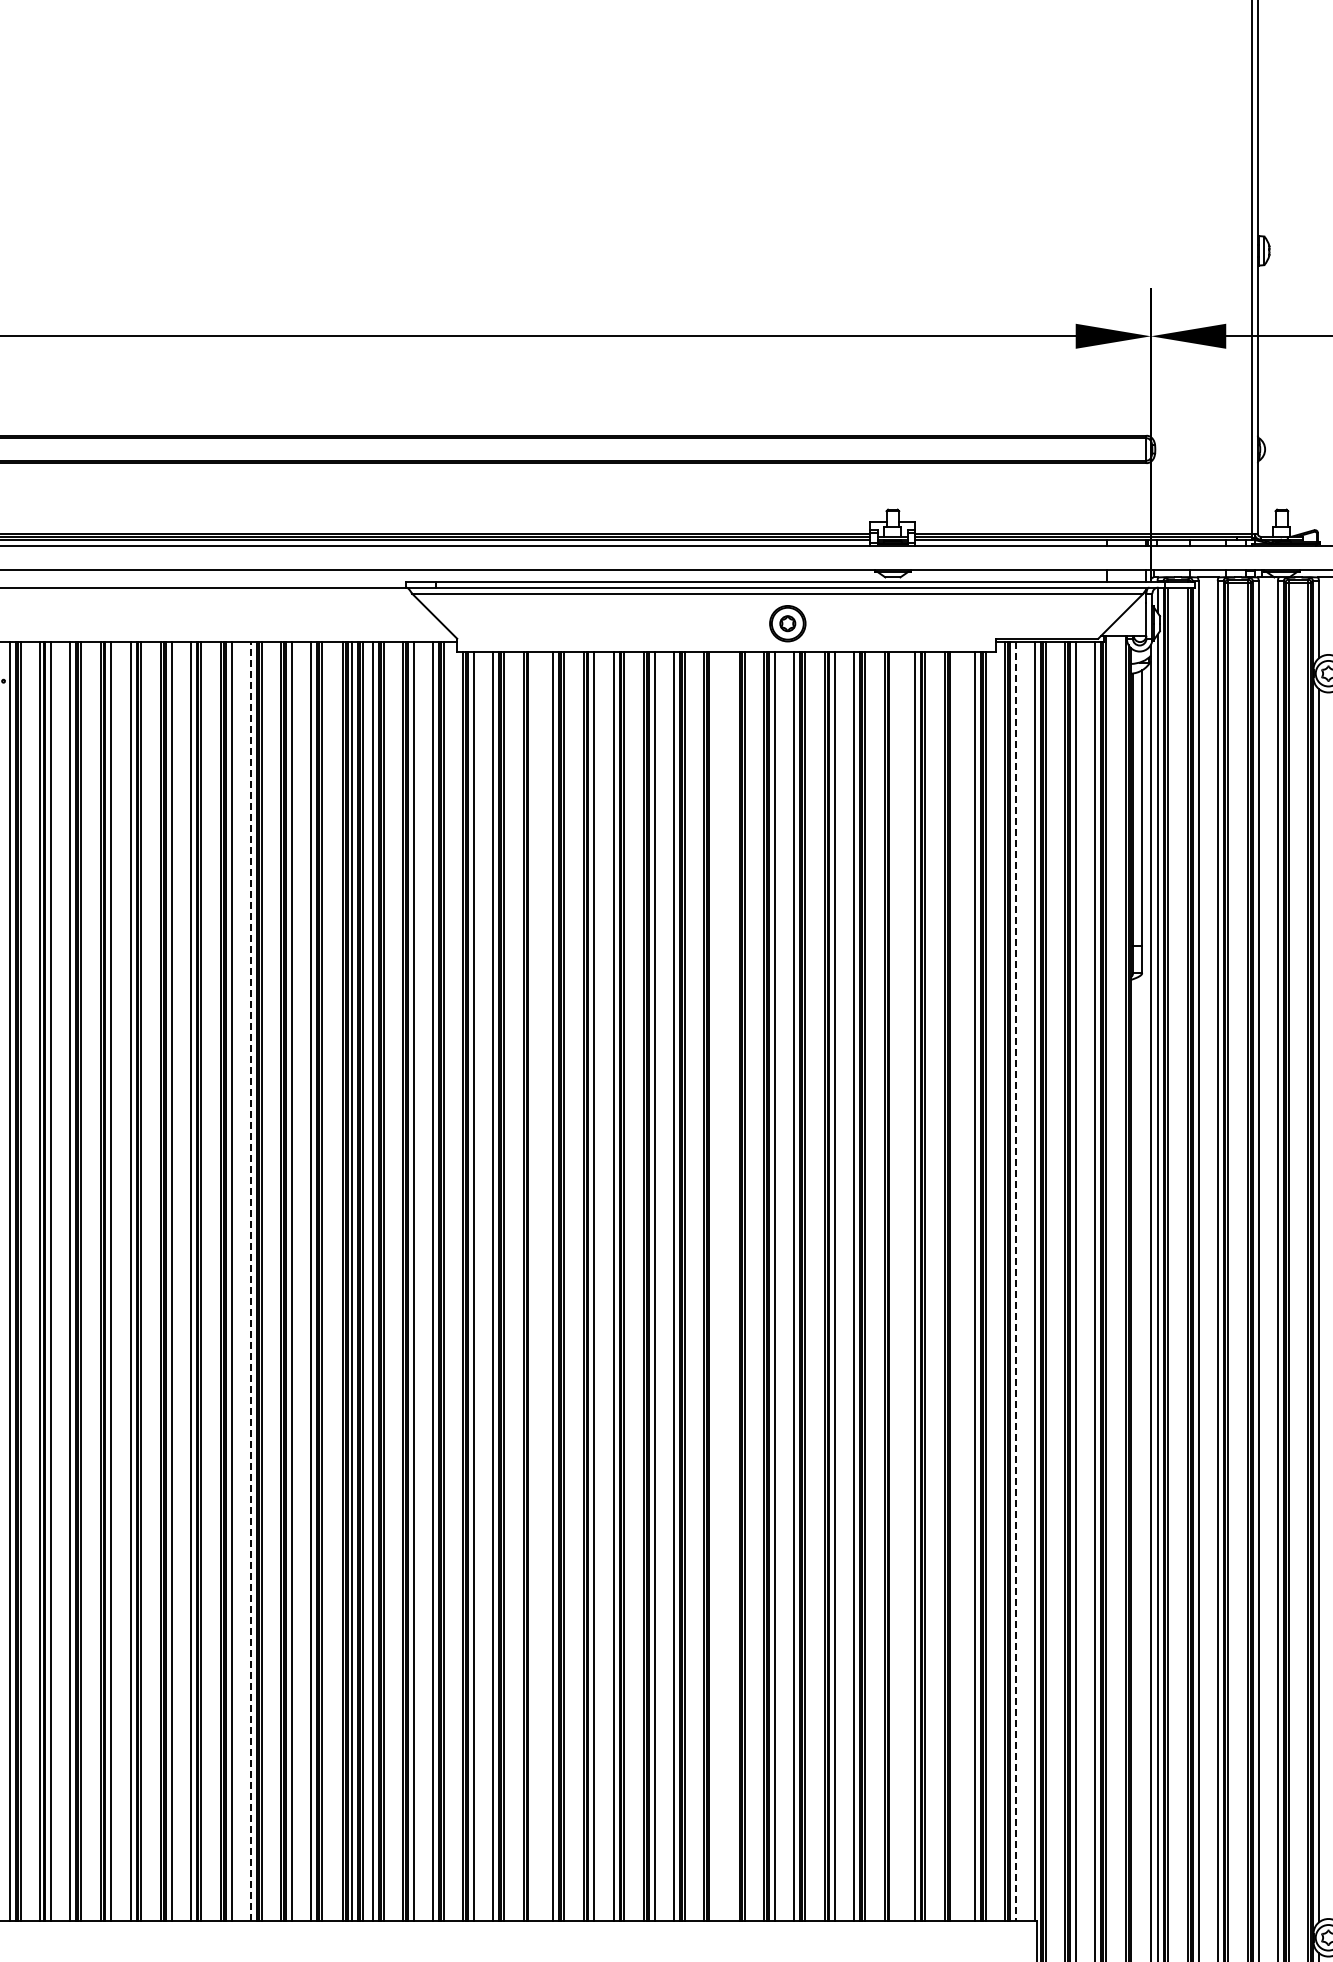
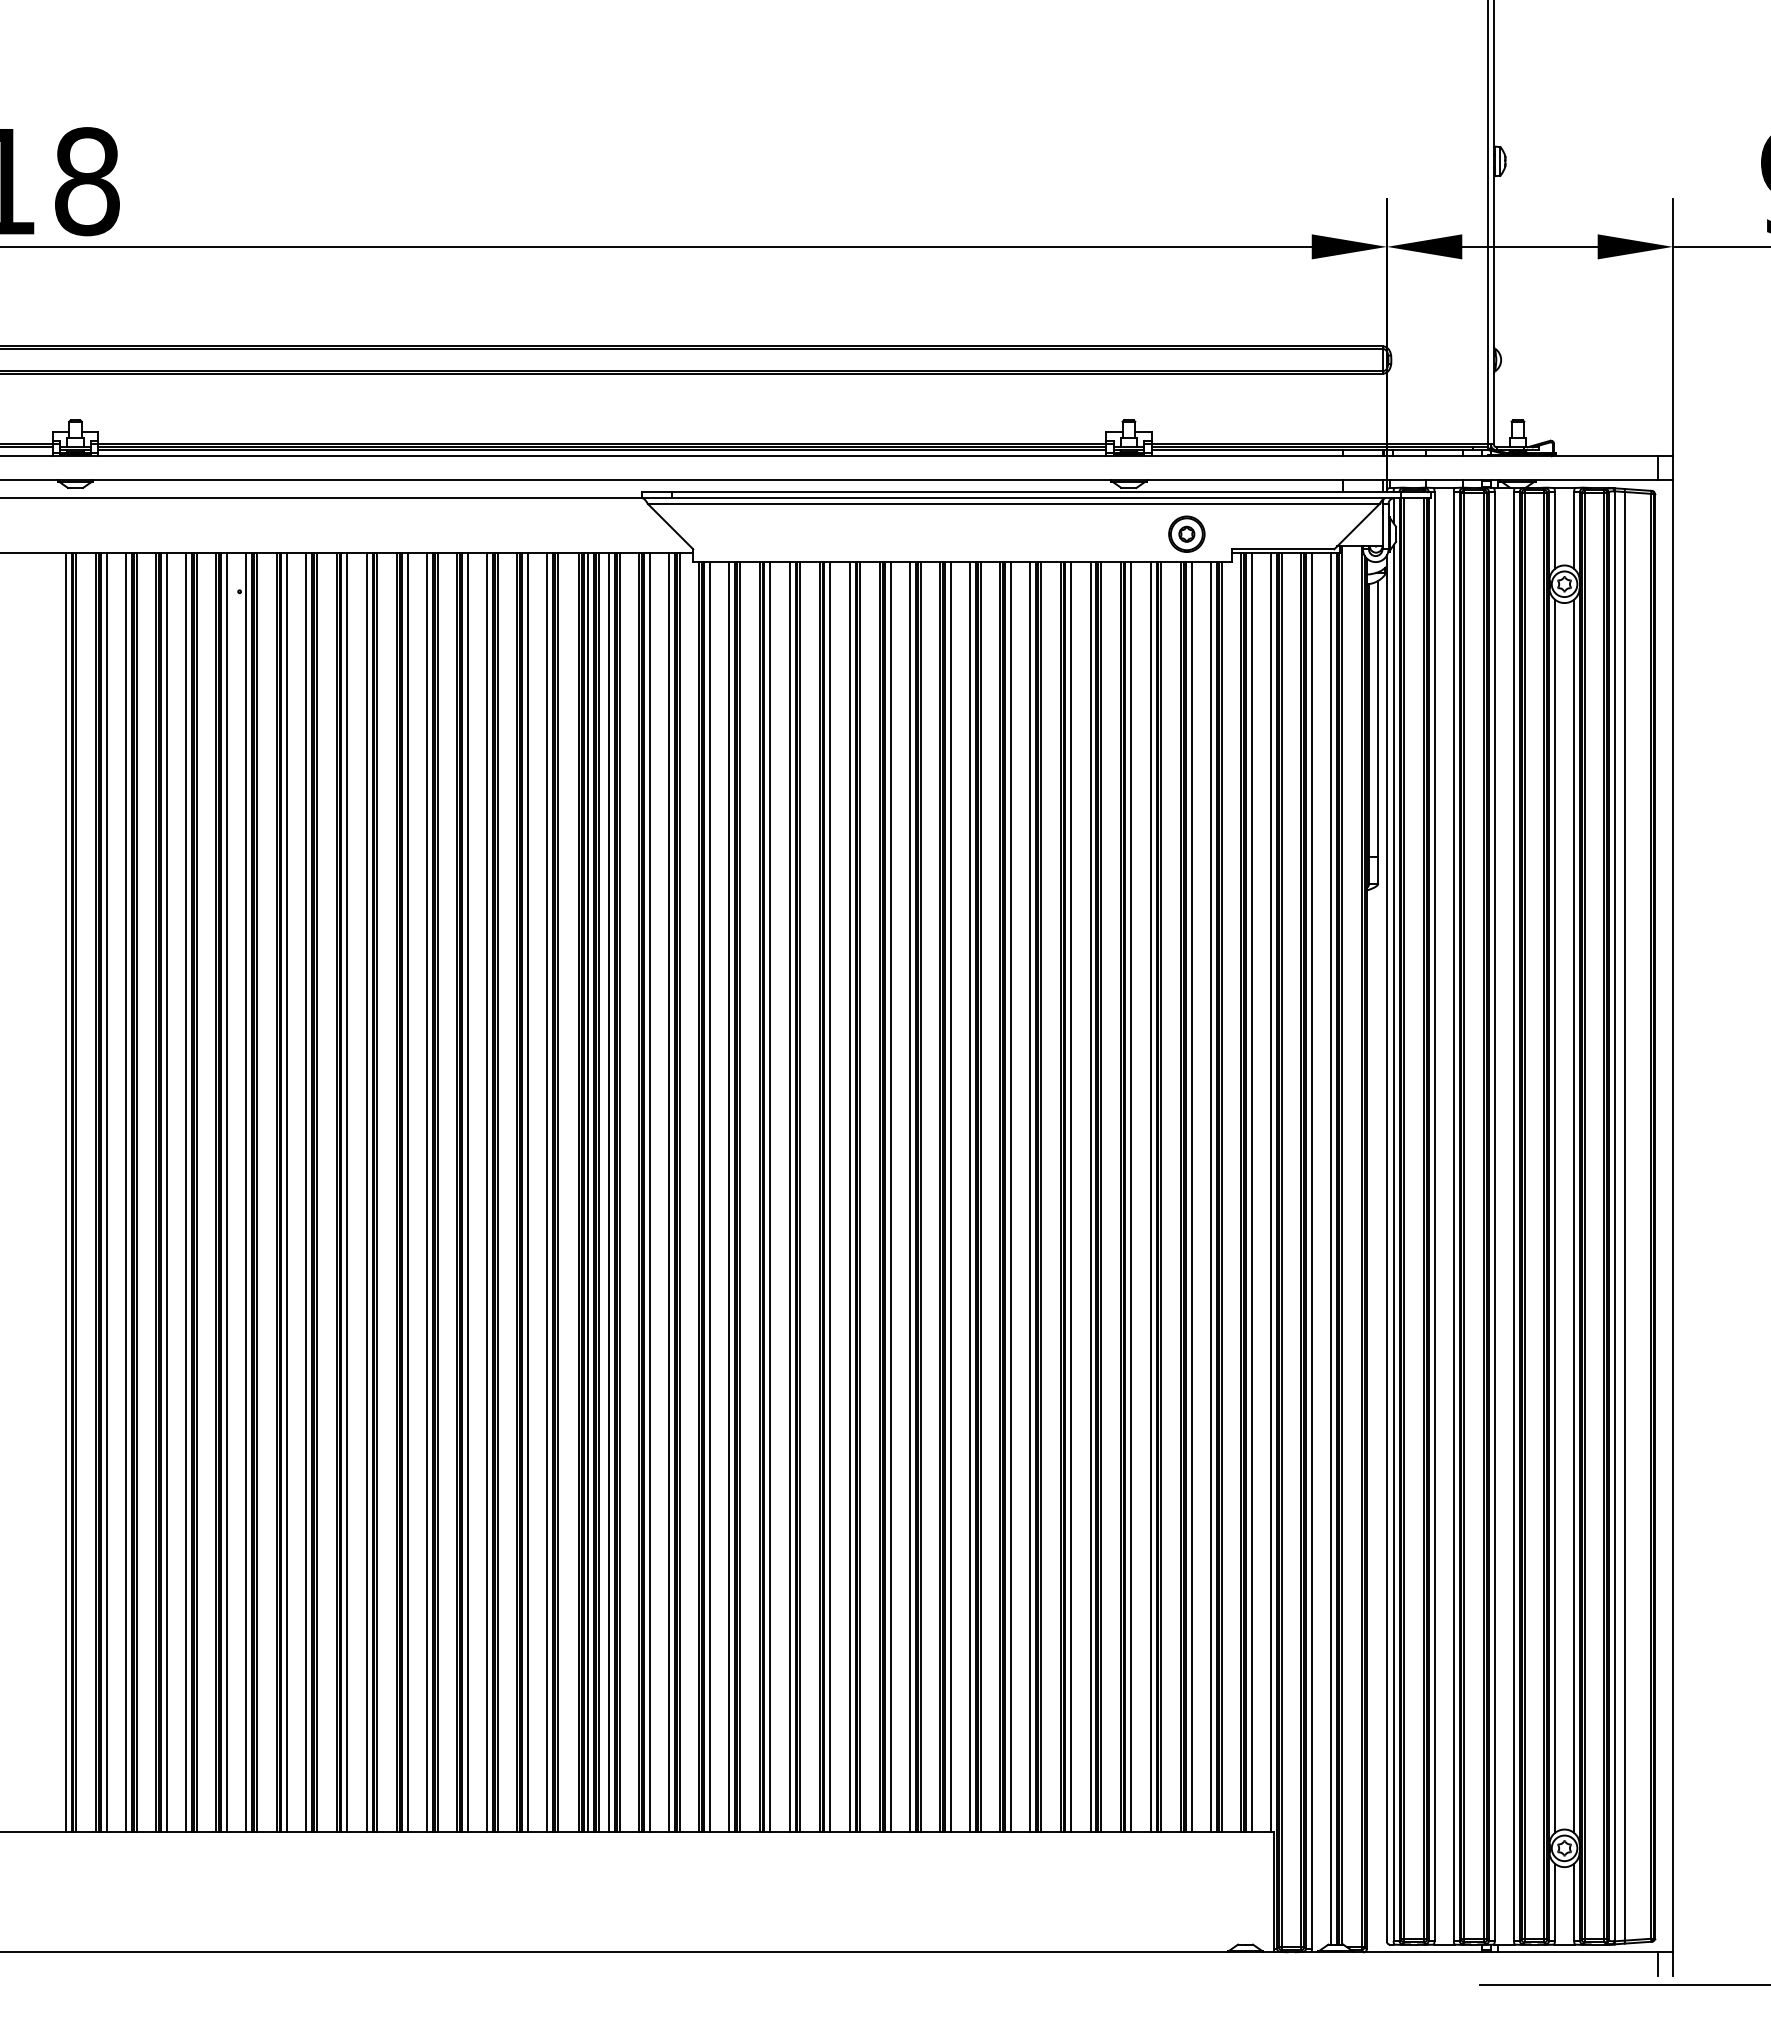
part: (787, 622) -> (1186, 533), moved
line: (251, 1281) -> (487, 1192), dashed -> solid
line: (1015, 1281) -> (1251, 1192), dashed -> solid
line: (534, 1285) -> (770, 1196), added
line: (714, 1285) -> (950, 1196), added
line: (734, 1285) -> (970, 1196), added
line: (895, 1285) -> (1131, 1196), added
line: (955, 1285) -> (1191, 1196), added

